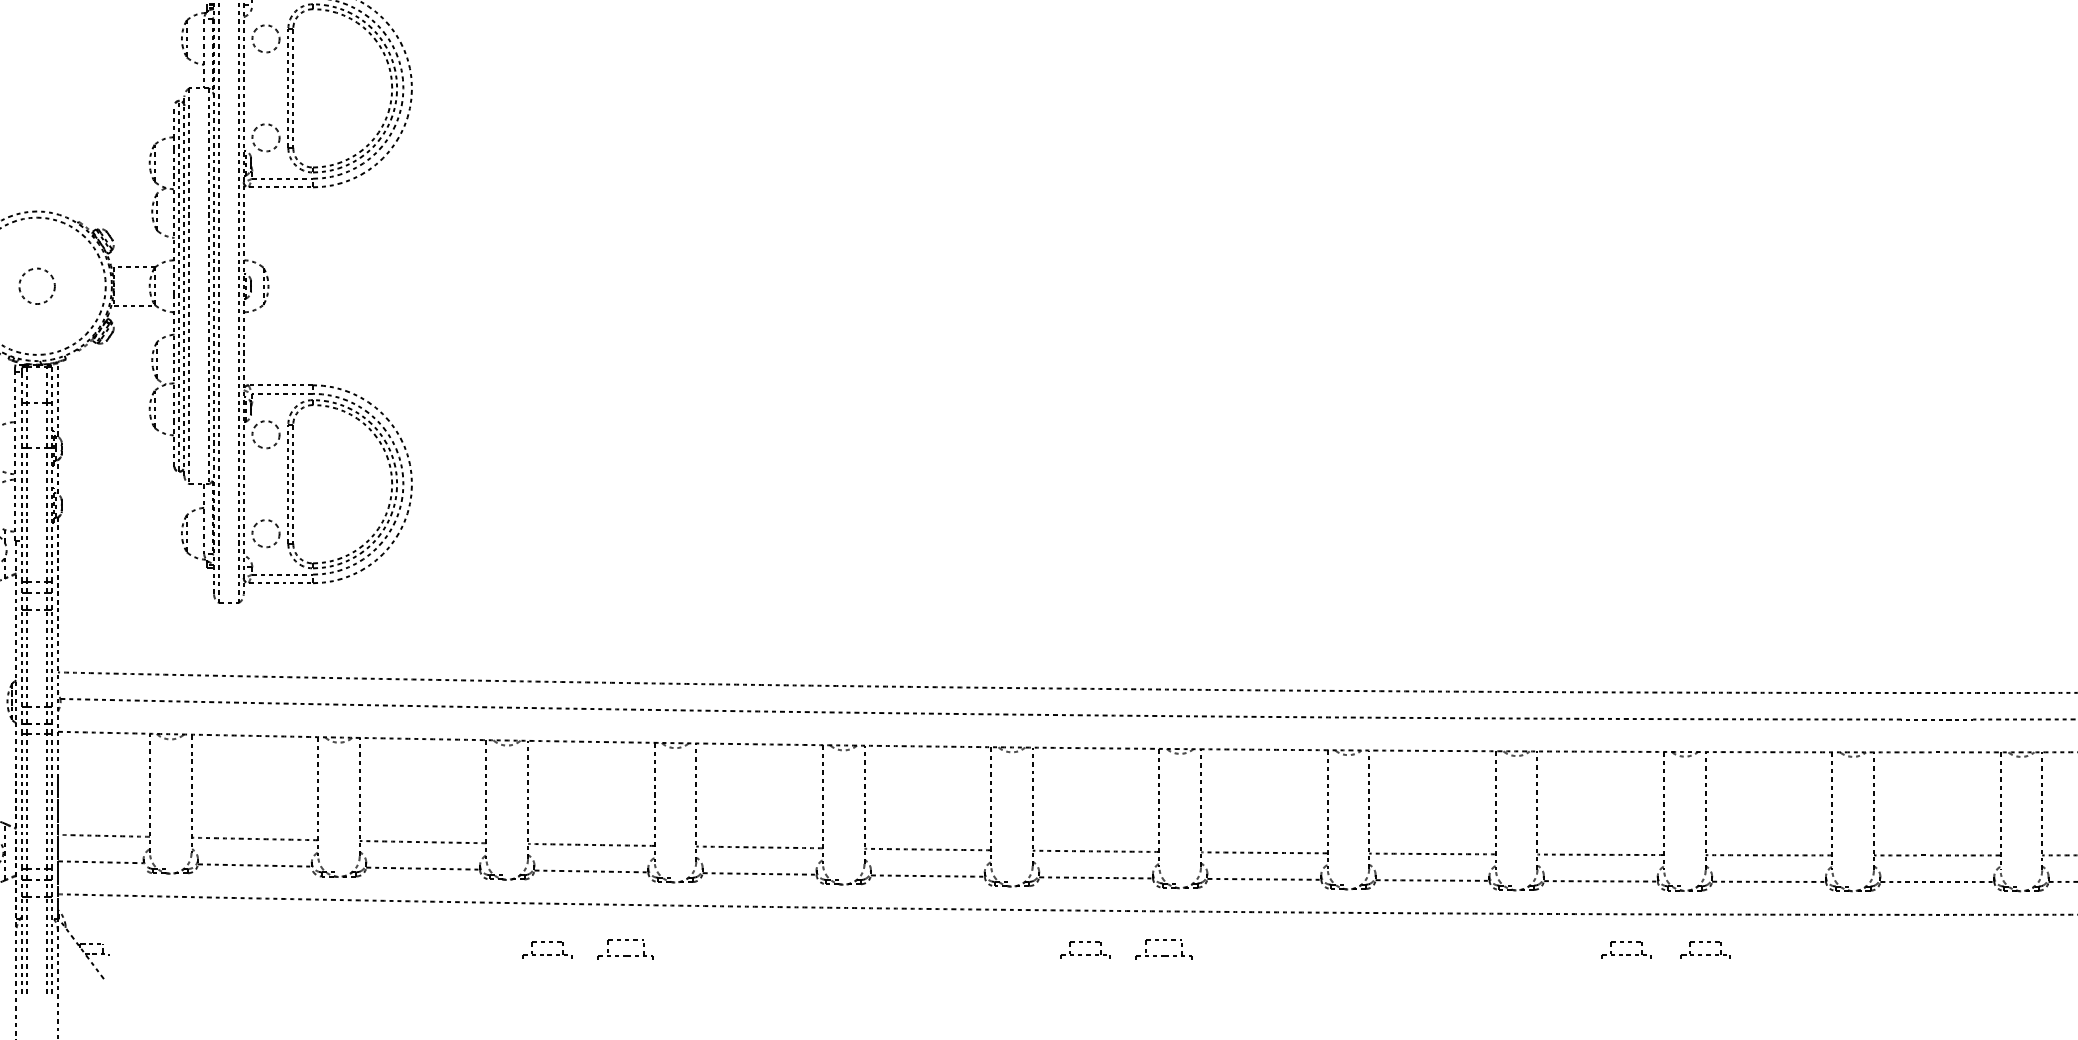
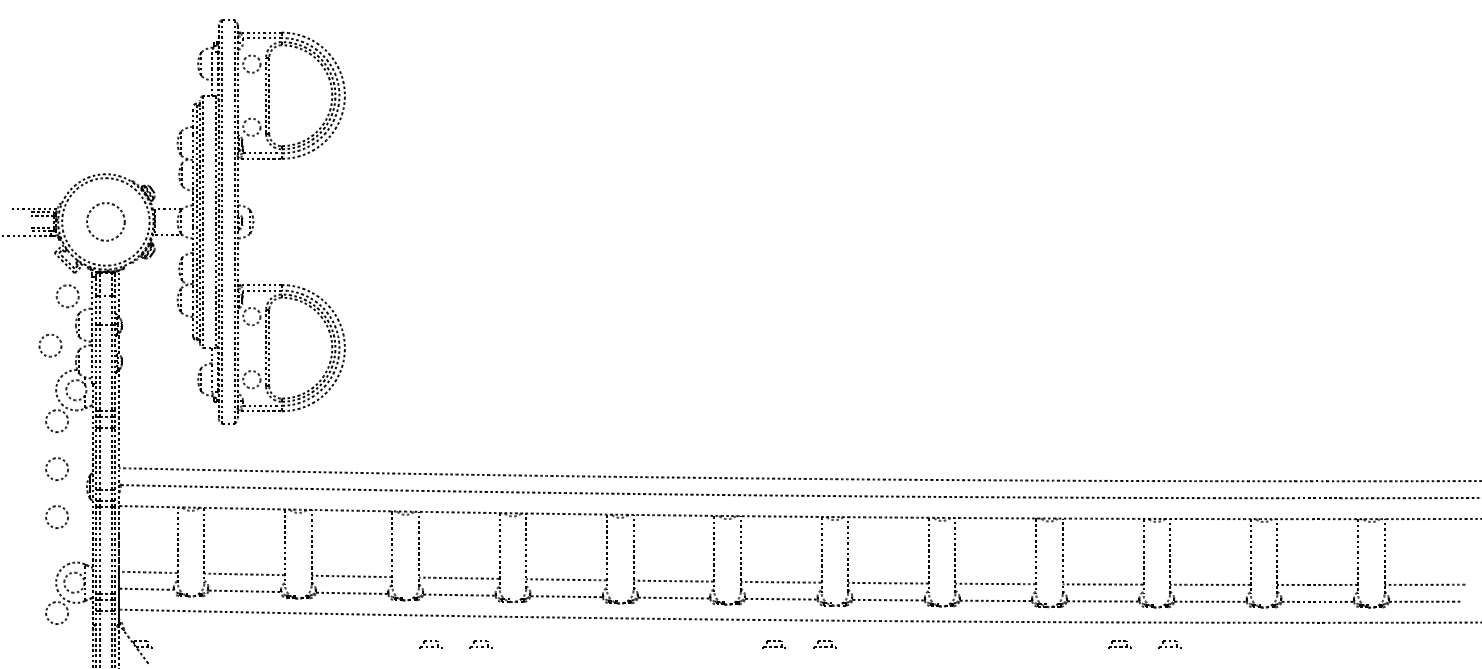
circle: (36, 285) -> (105, 221), size x1.67
part: (546, 948) -> (430, 644), size x0.71
part: (624, 948) -> (480, 644), size x0.62
part: (1083, 948) -> (773, 644), size x0.71
part: (1163, 948) -> (824, 644), size x0.62
part: (1626, 948) -> (1119, 644), size x0.71
part: (1704, 948) -> (1169, 644), size x0.71

